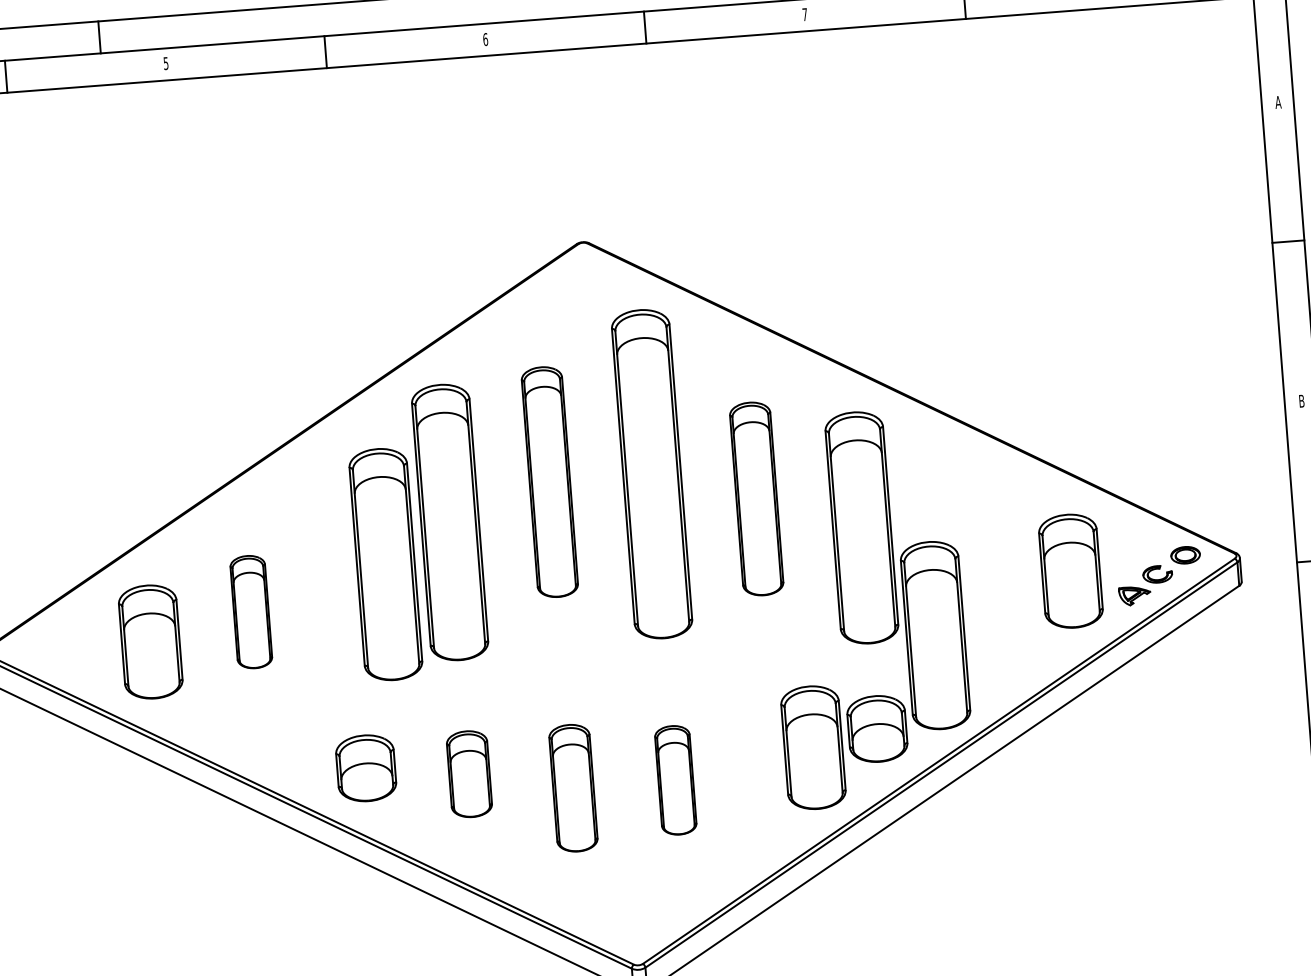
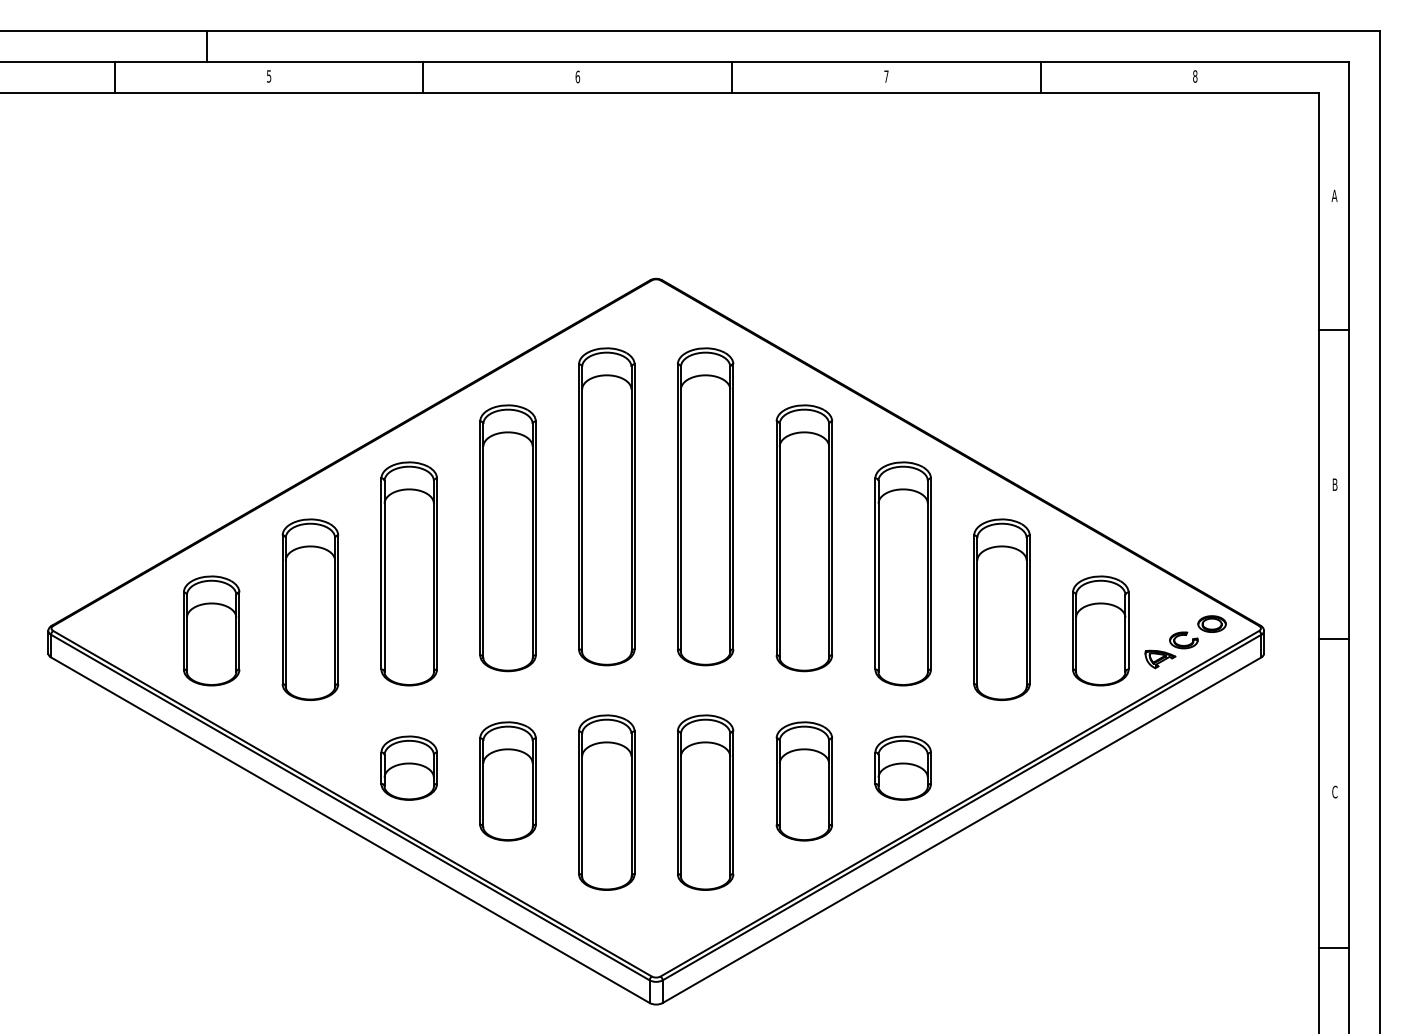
part: (549, 481) -> (606, 506), size x1.43
part: (755, 499) -> (803, 538), size x1.43
part: (385, 564) -> (408, 573), moved
part: (251, 611) -> (310, 609), size x1.67
part: (935, 635) -> (1001, 609), moved
part: (812, 747) -> (803, 781), moved
part: (468, 774) -> (507, 781), size x1.43
part: (675, 780) -> (705, 802), size x1.67
part: (573, 788) -> (606, 802), size x1.43

